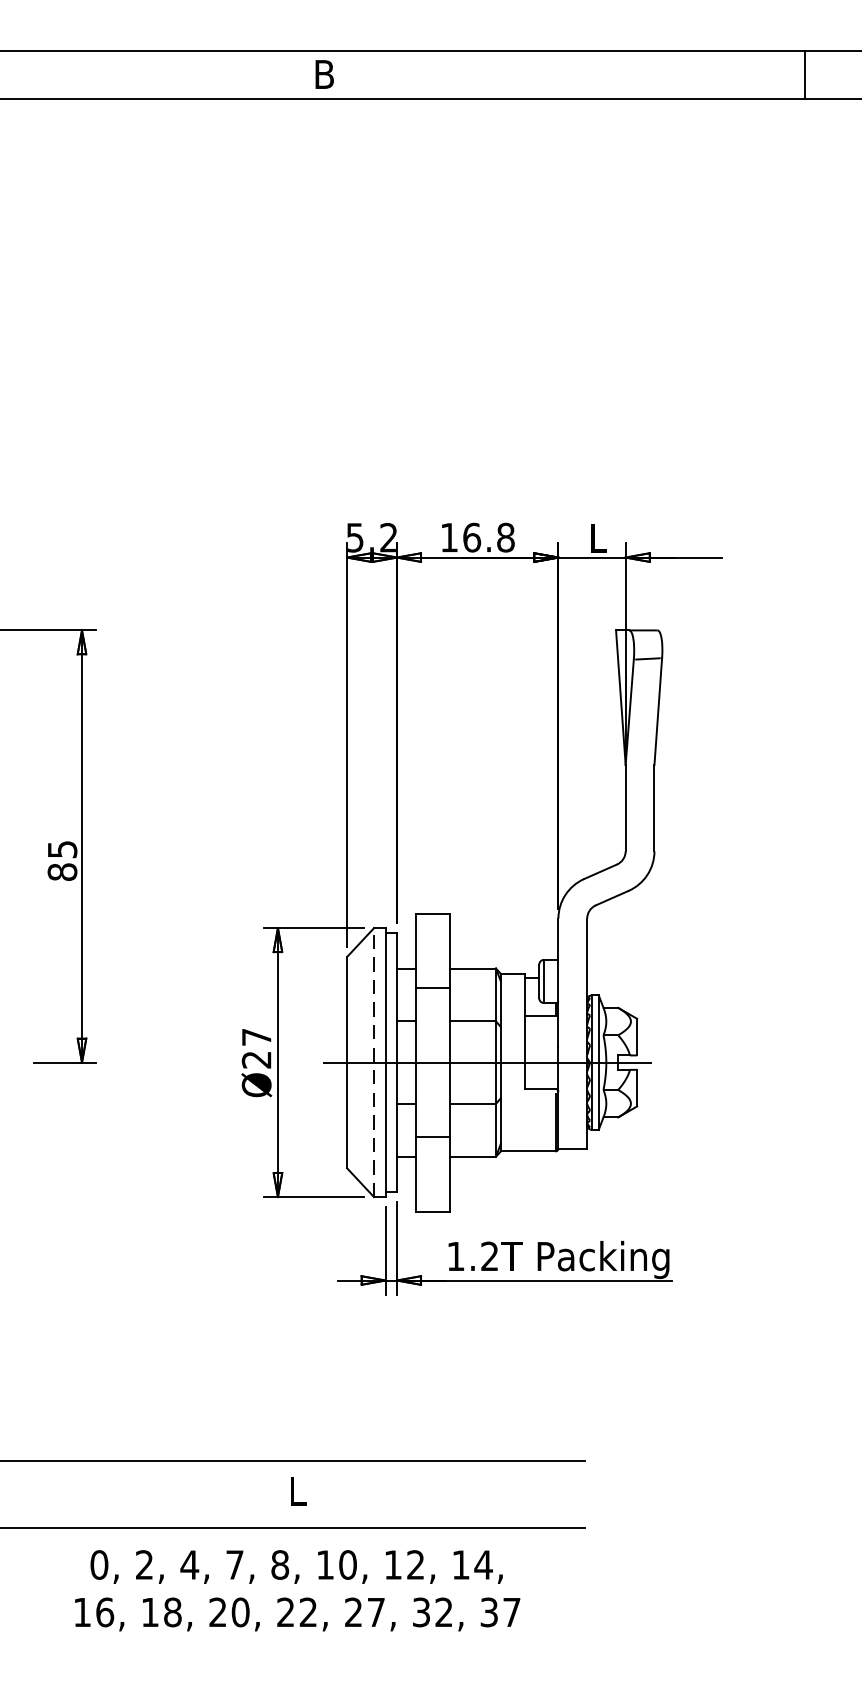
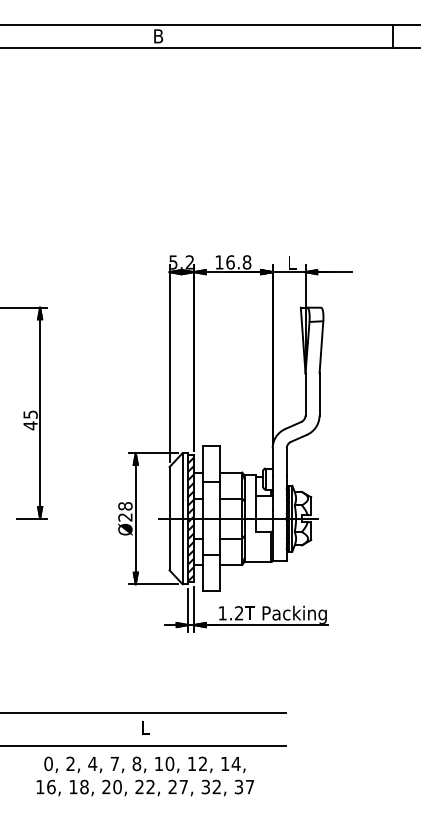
text: (62, 871) -> (30, 425), 85 -> 45
text: (256, 1037) -> (125, 506), 27 -> 28
line: (373, 1062) -> (182, 518), dashed -> solid
hatch: (390, 1064) -> (190, 519), added

